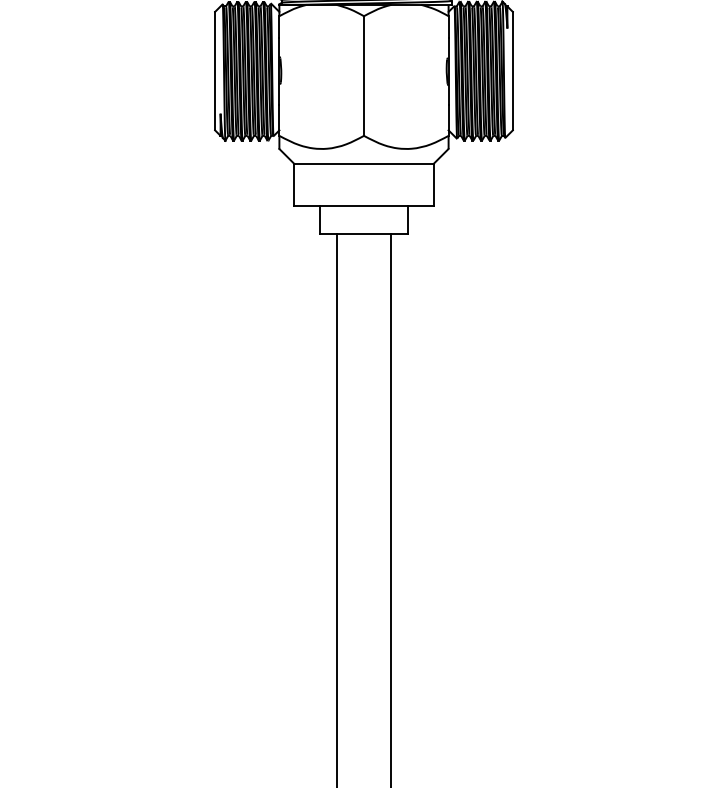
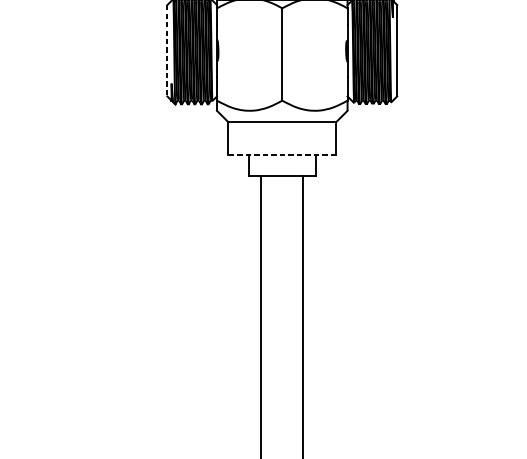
line: (215, 71) -> (167, 51), solid -> dashed
line: (363, 206) -> (281, 155), solid -> dashed

